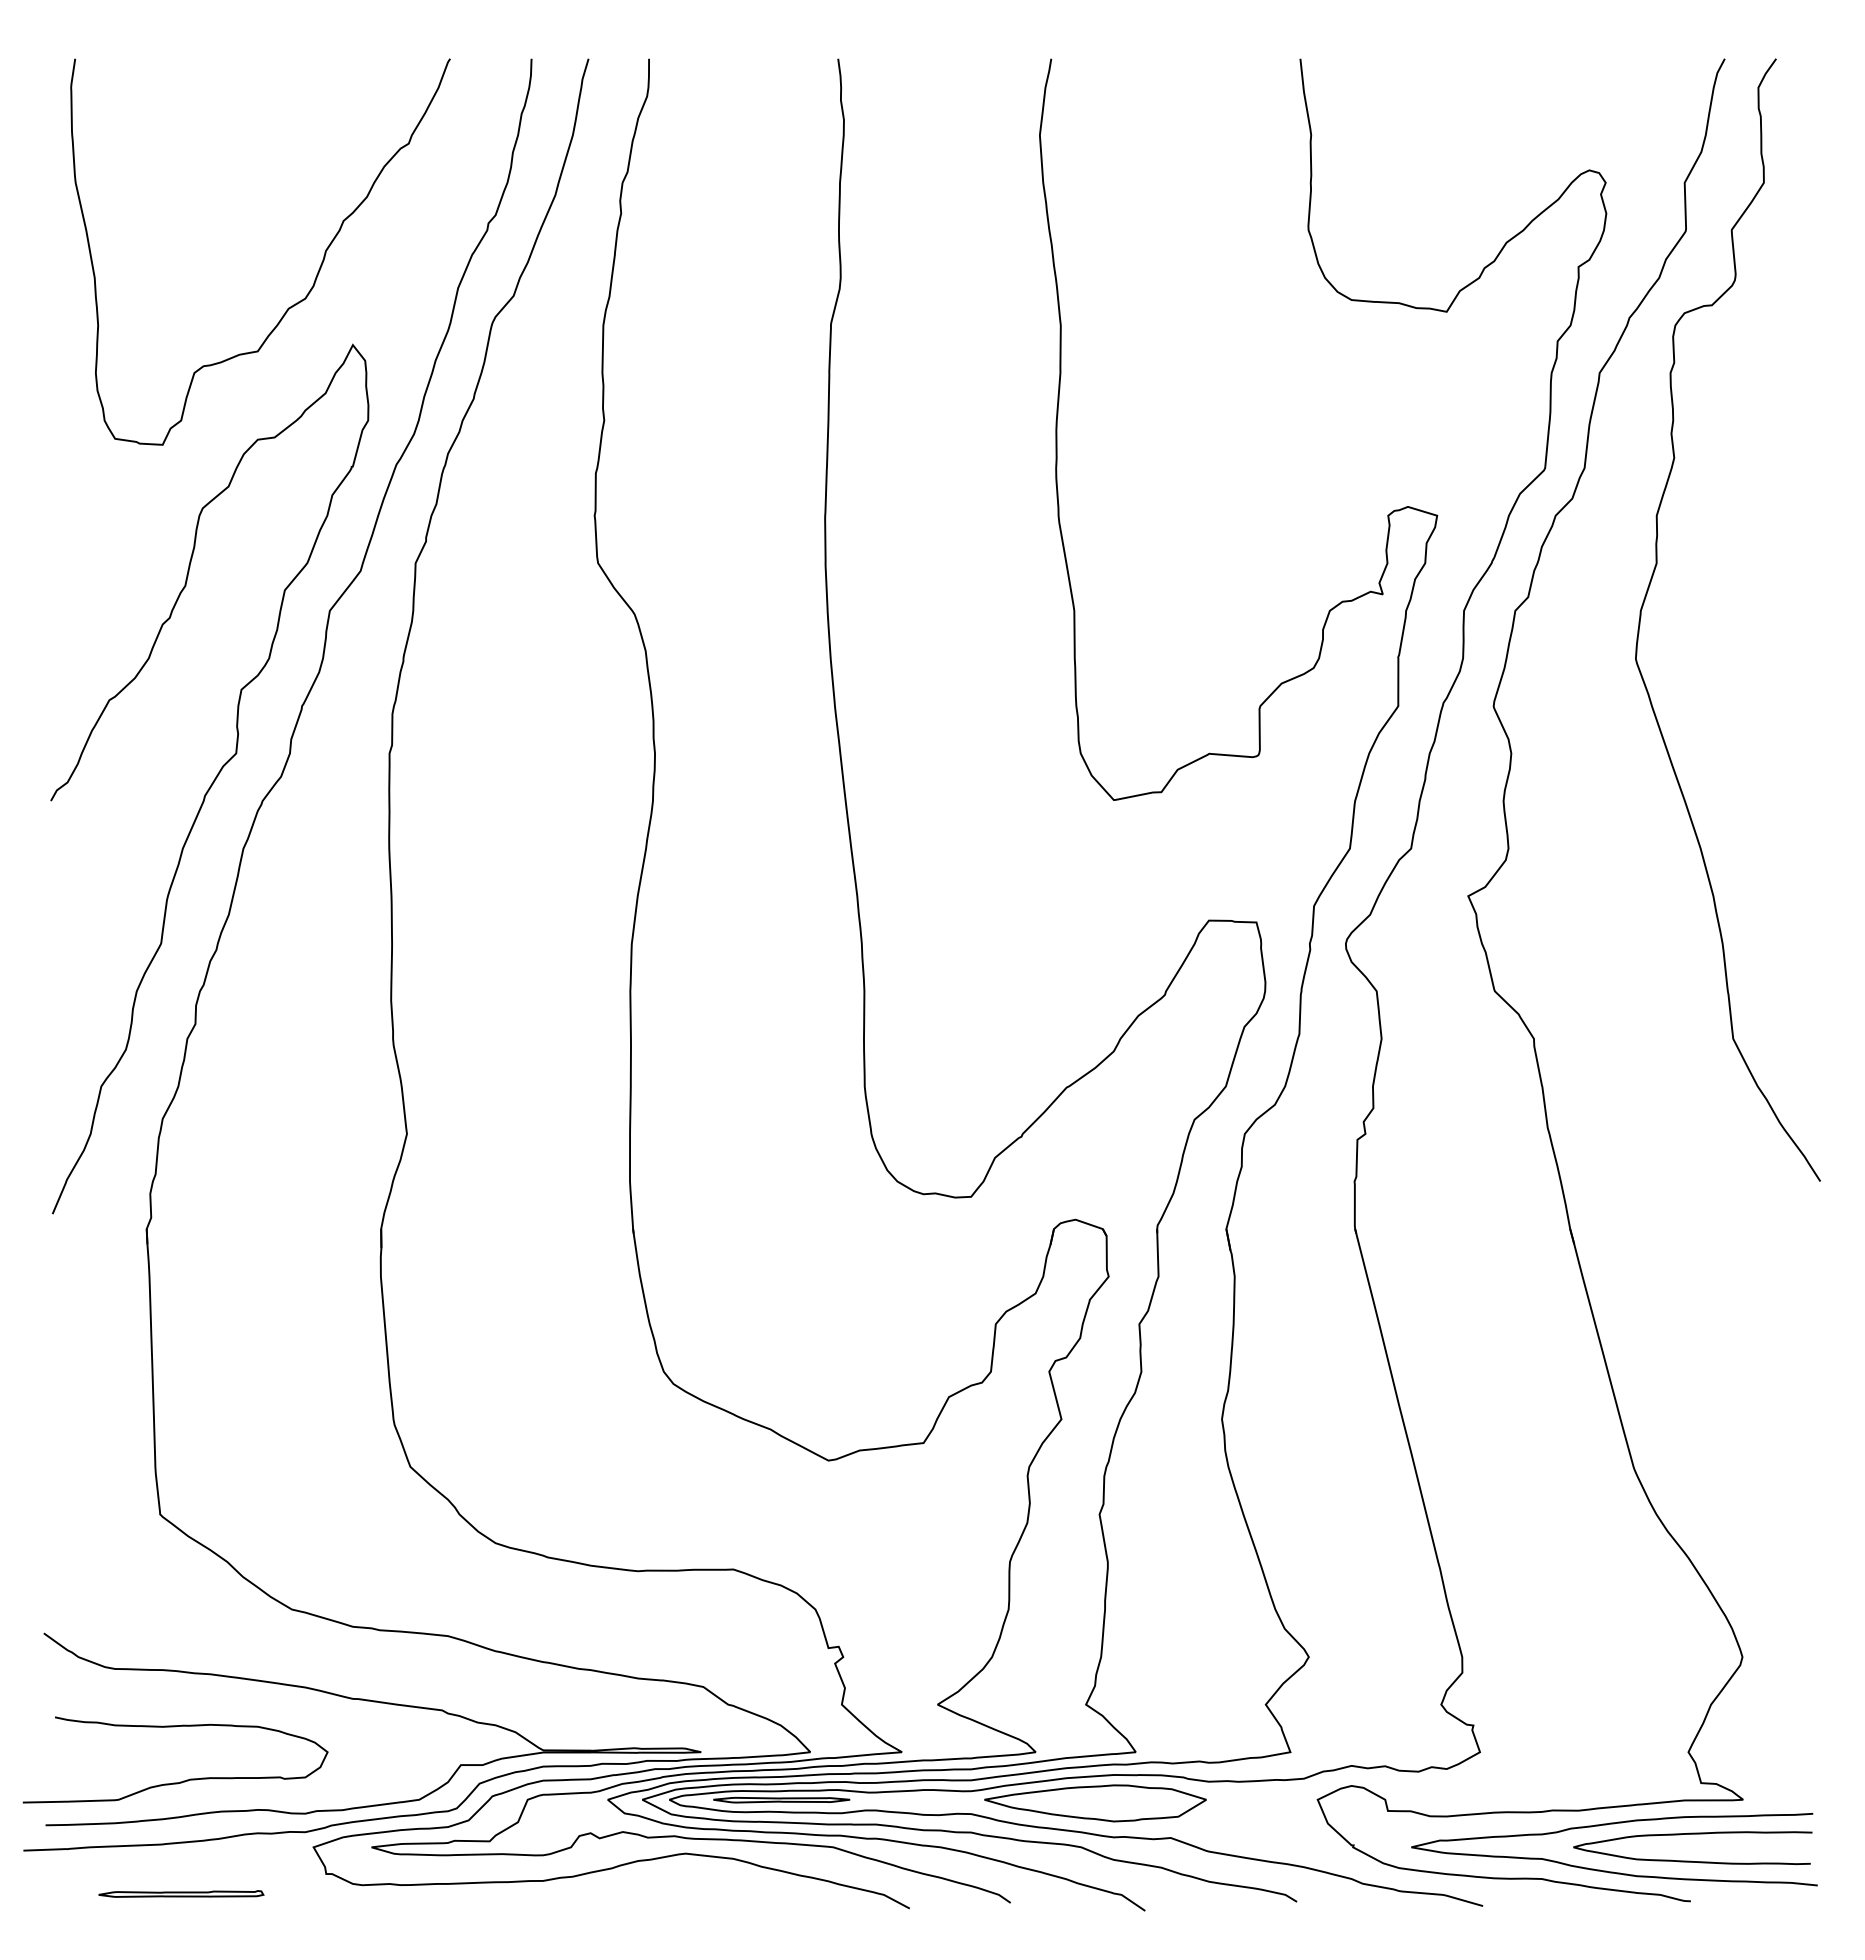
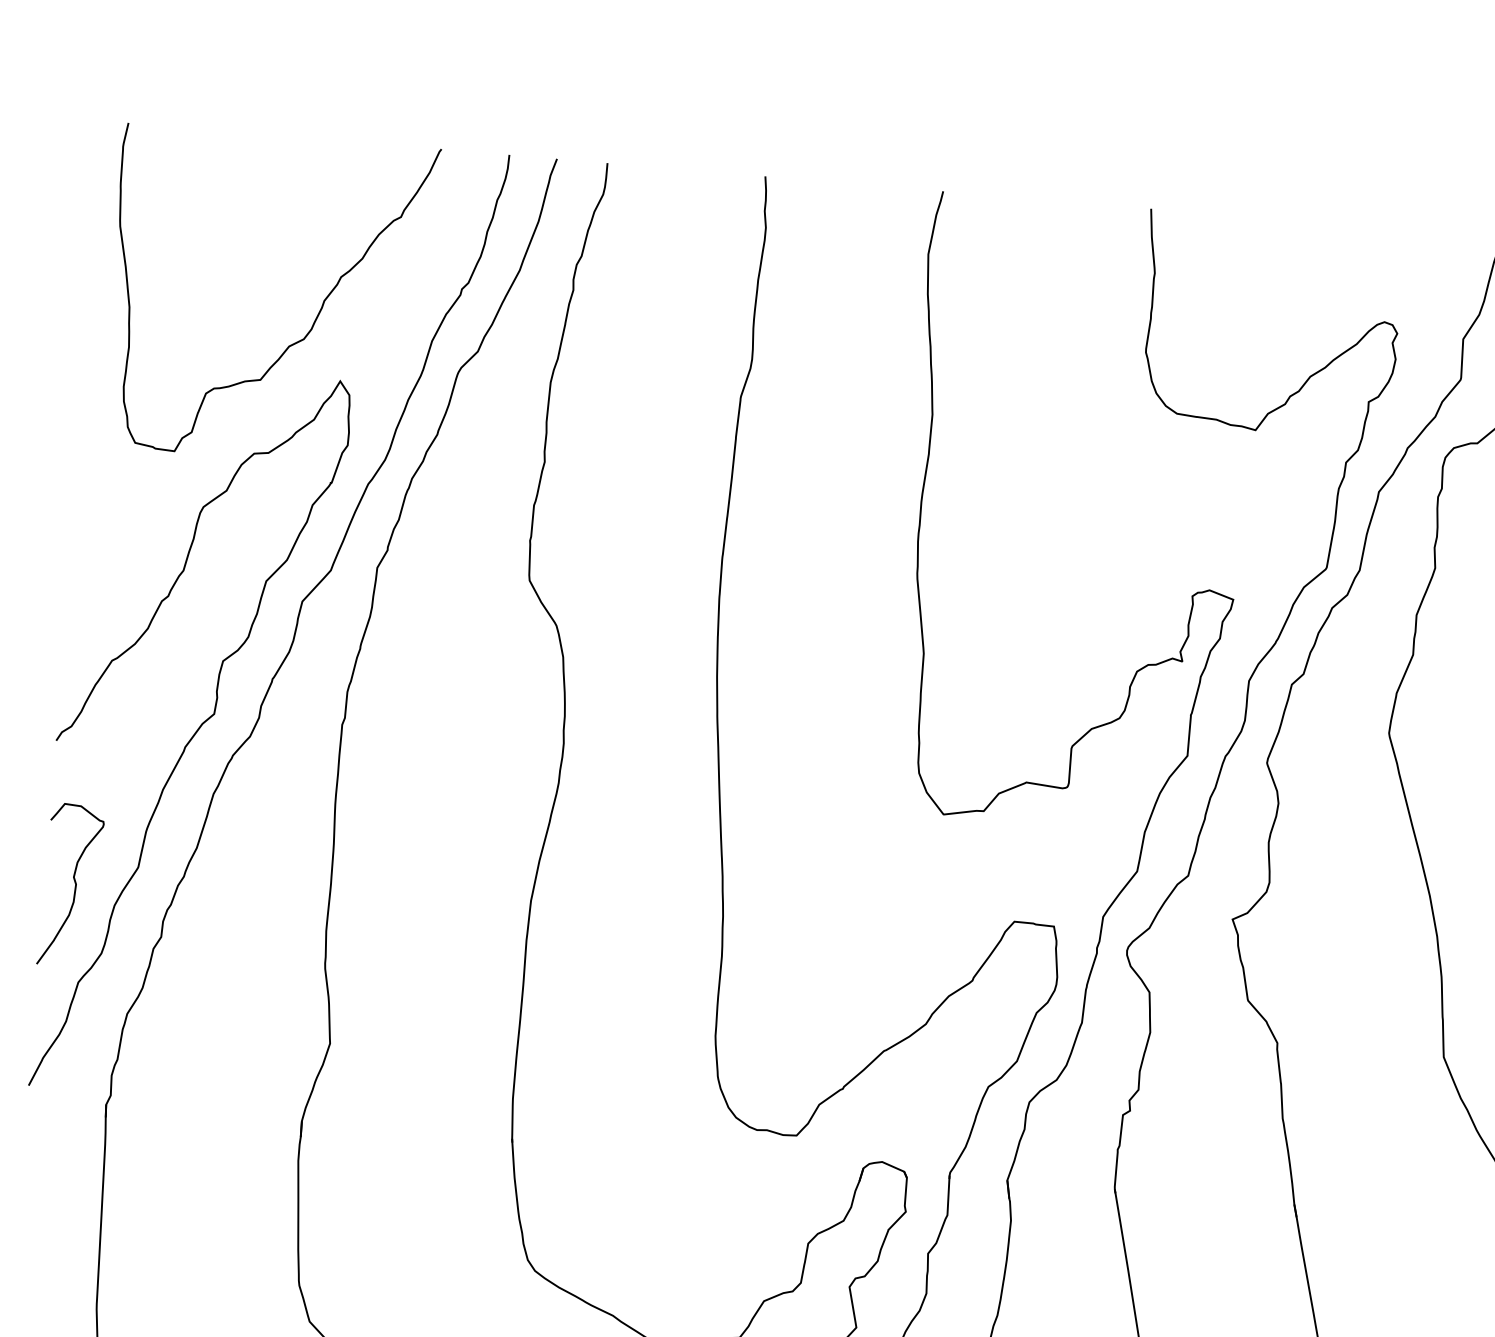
curve: (87, 971) -> (74, 885), added

